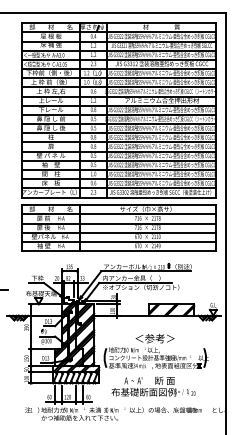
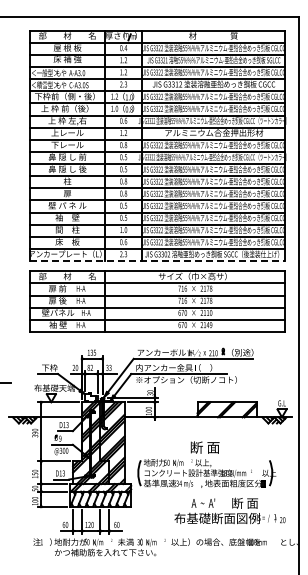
line: (119, 197) -> (157, 261), solid -> dashed
text: (154, 338) -> (204, 447), ＜参考＞ -> 断 面
text: (153, 386) -> (229, 510), moved

